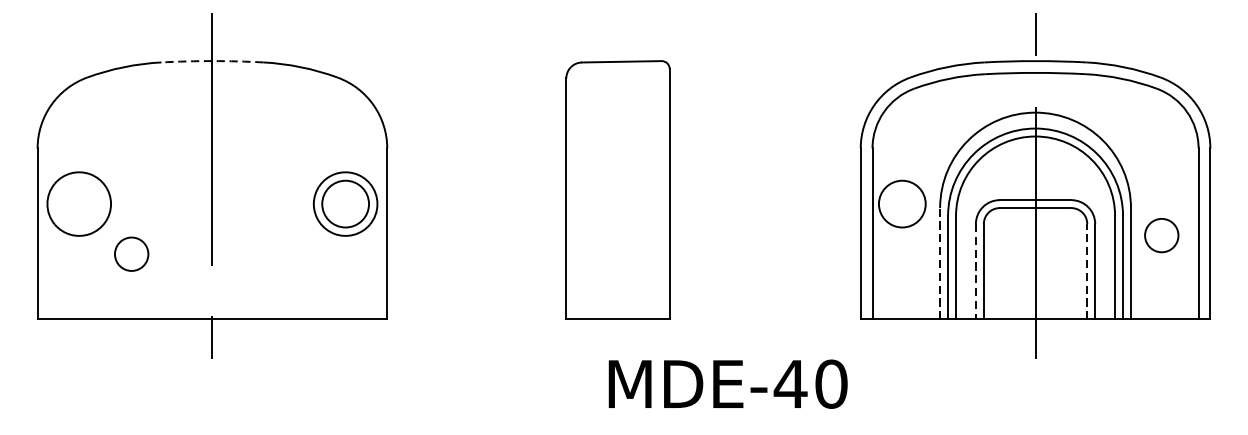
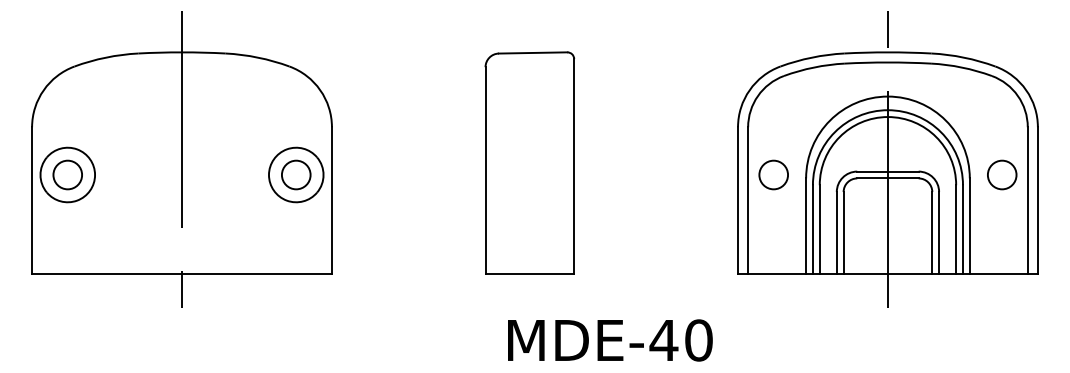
arc: (212, 61) -> (182, 52), dashed -> solid
circle: (344, 203) -> (295, 174), size x0.71
circle: (902, 203) -> (773, 174), size x0.71
circle: (1162, 234) -> (1002, 174), moved
circle: (131, 253) -> (67, 174), moved
line: (940, 264) -> (806, 226), dashed -> solid
line: (975, 271) -> (836, 232), dashed -> solid
line: (1087, 271) -> (932, 232), dashed -> solid
text: (728, 384) -> (610, 340), moved

